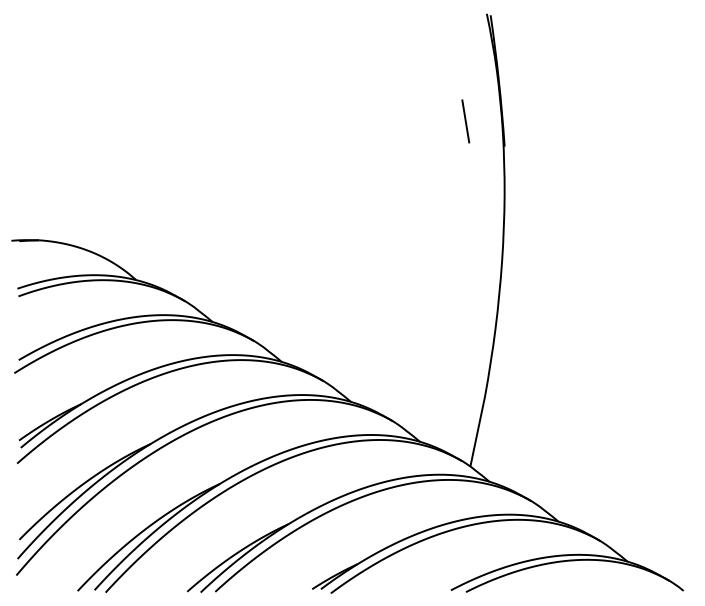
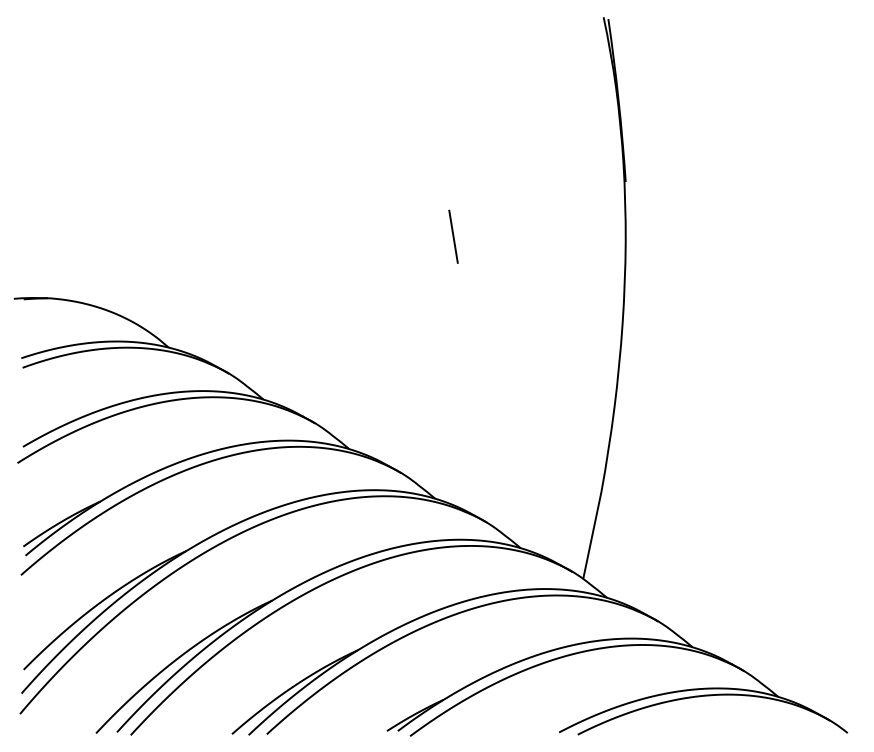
line: (465, 121) -> (453, 236), moved

